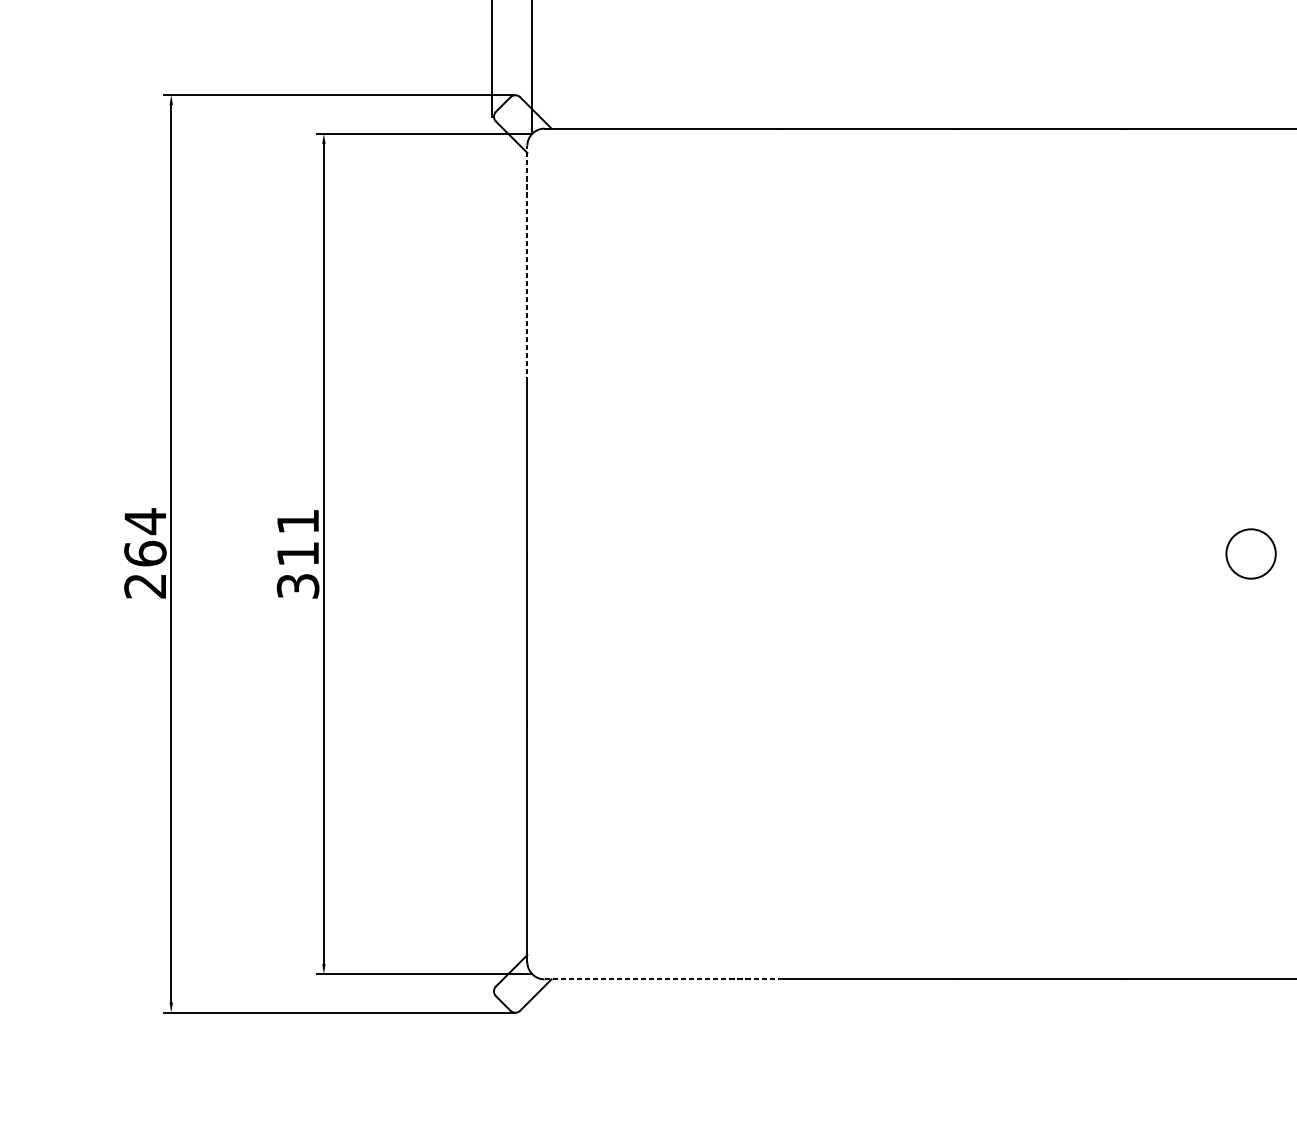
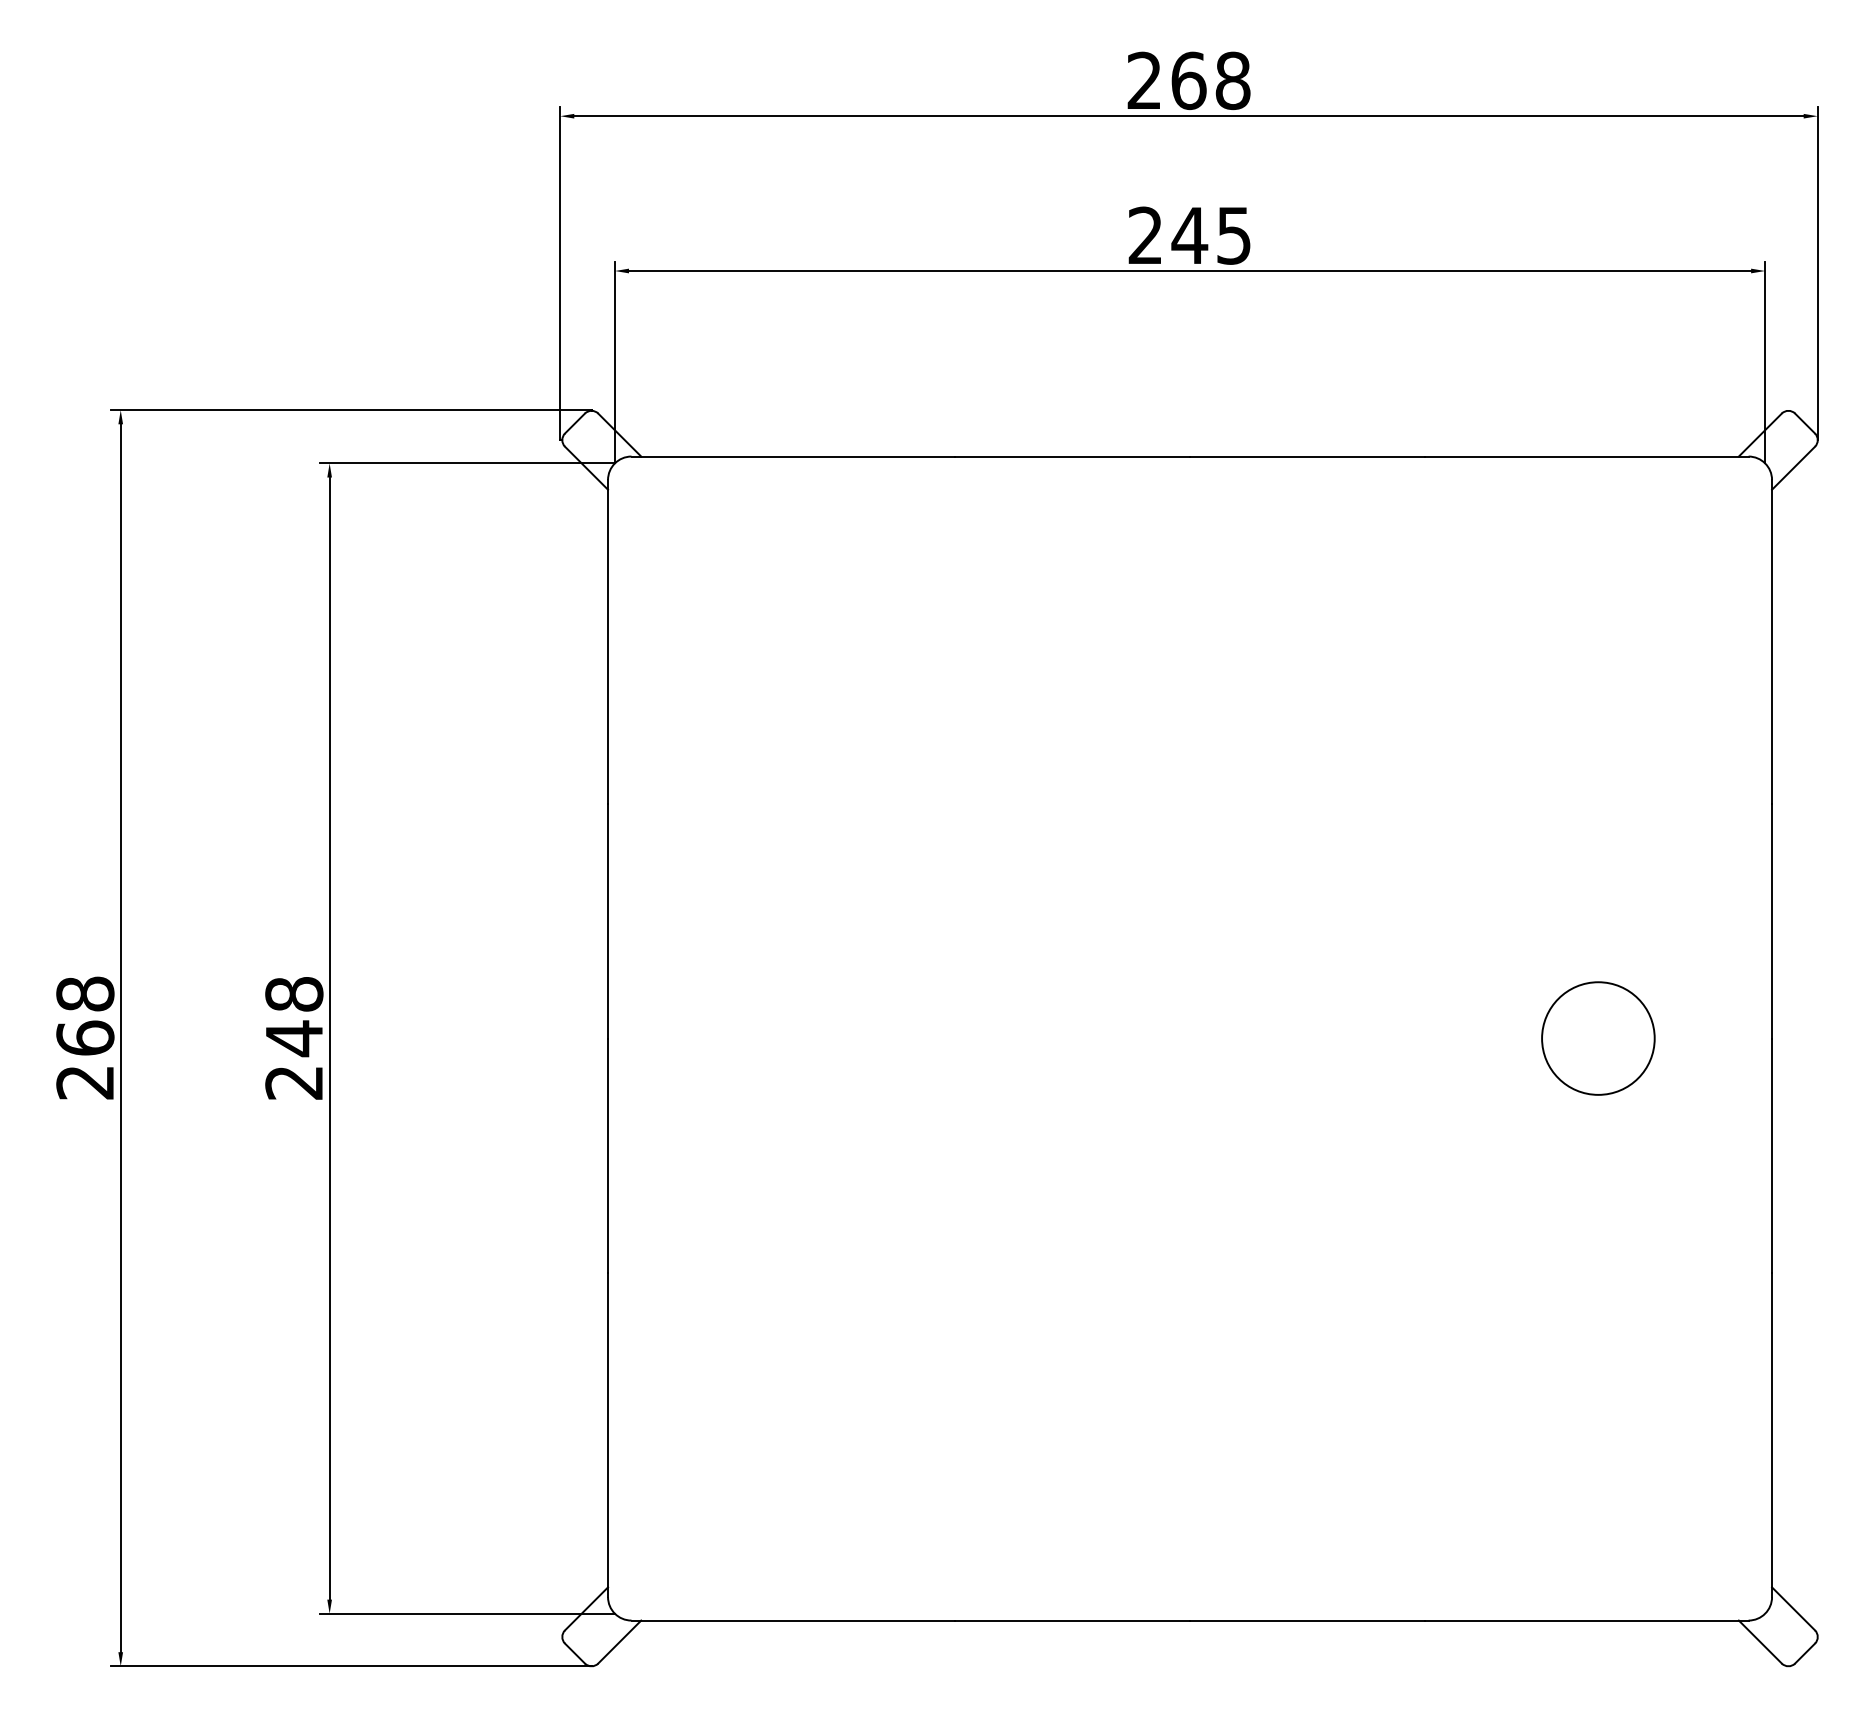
line: (527, 263) -> (608, 641), dashed -> solid
text: (145, 521) -> (85, 993), 264 -> 268
text: (298, 553) -> (294, 1038), 311 -> 248
circle: (1251, 553) -> (1598, 1038), size x1.67
line: (662, 979) -> (793, 1620), dashed -> solid

